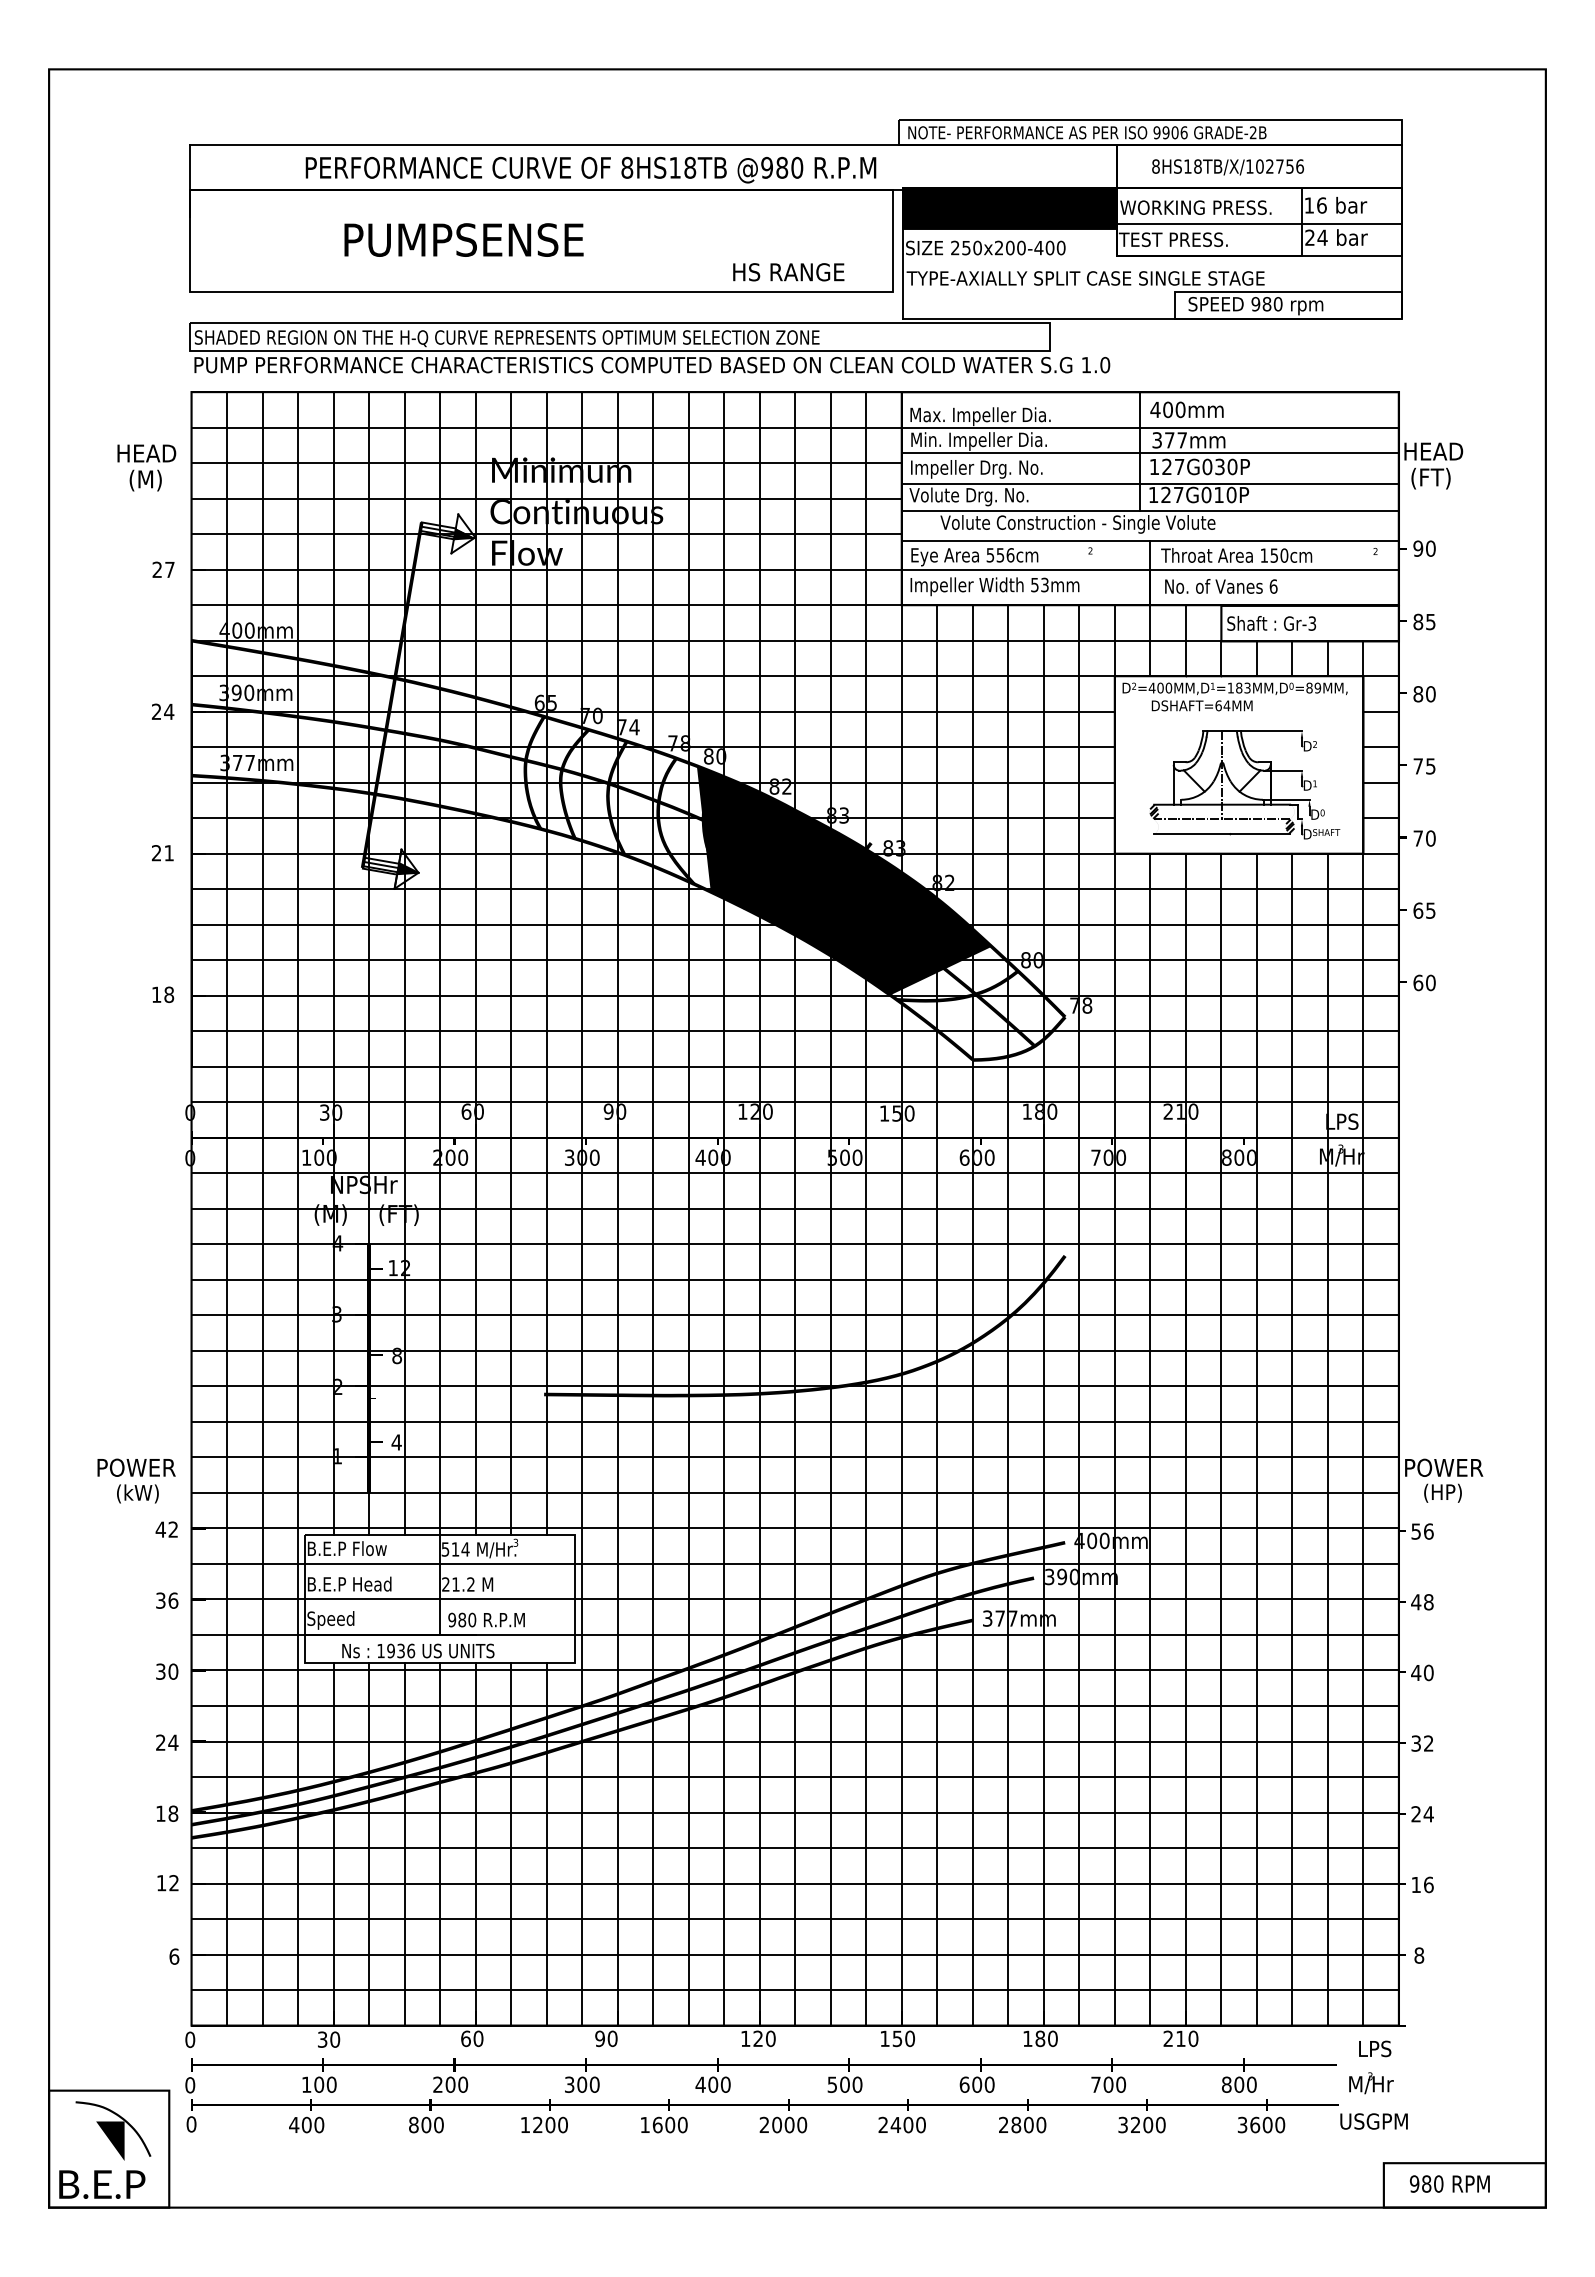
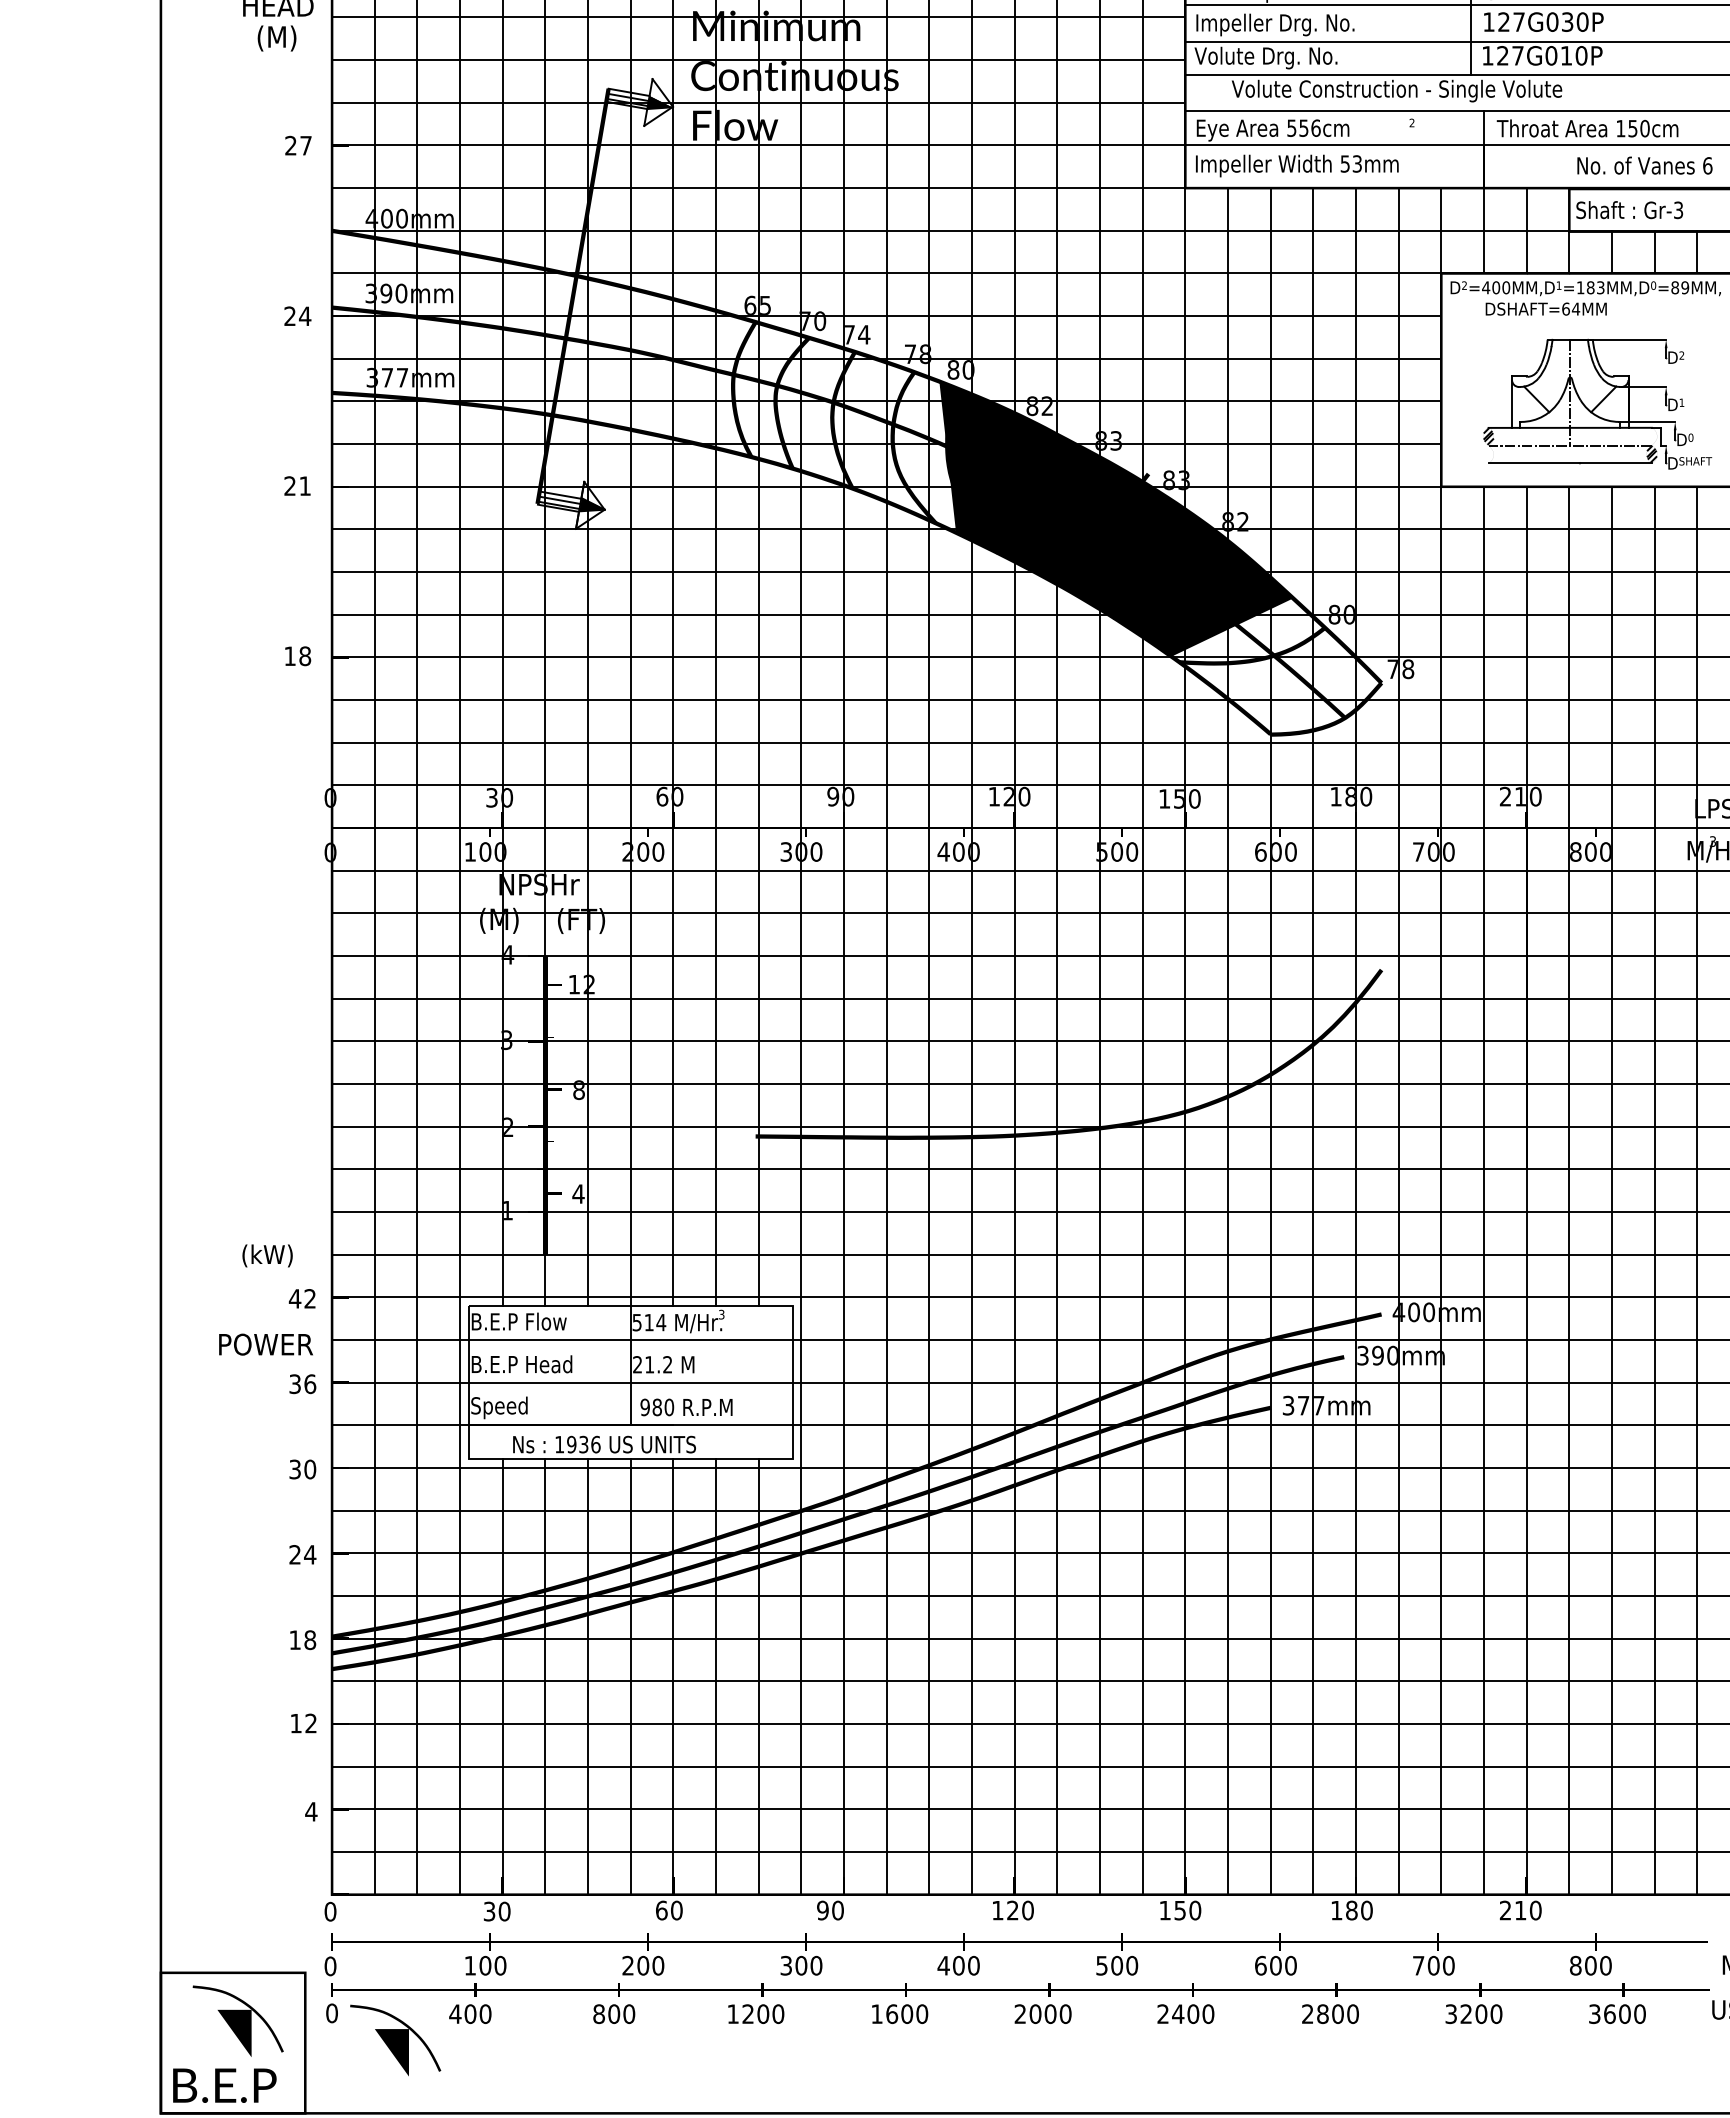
text: (1221, 586) -> (1645, 165), moved
text: (136, 1467) -> (265, 1344), moved
text: (174, 1956) -> (311, 1811), 6 -> 4
part: (244, 2146) -> (395, 2039), added

